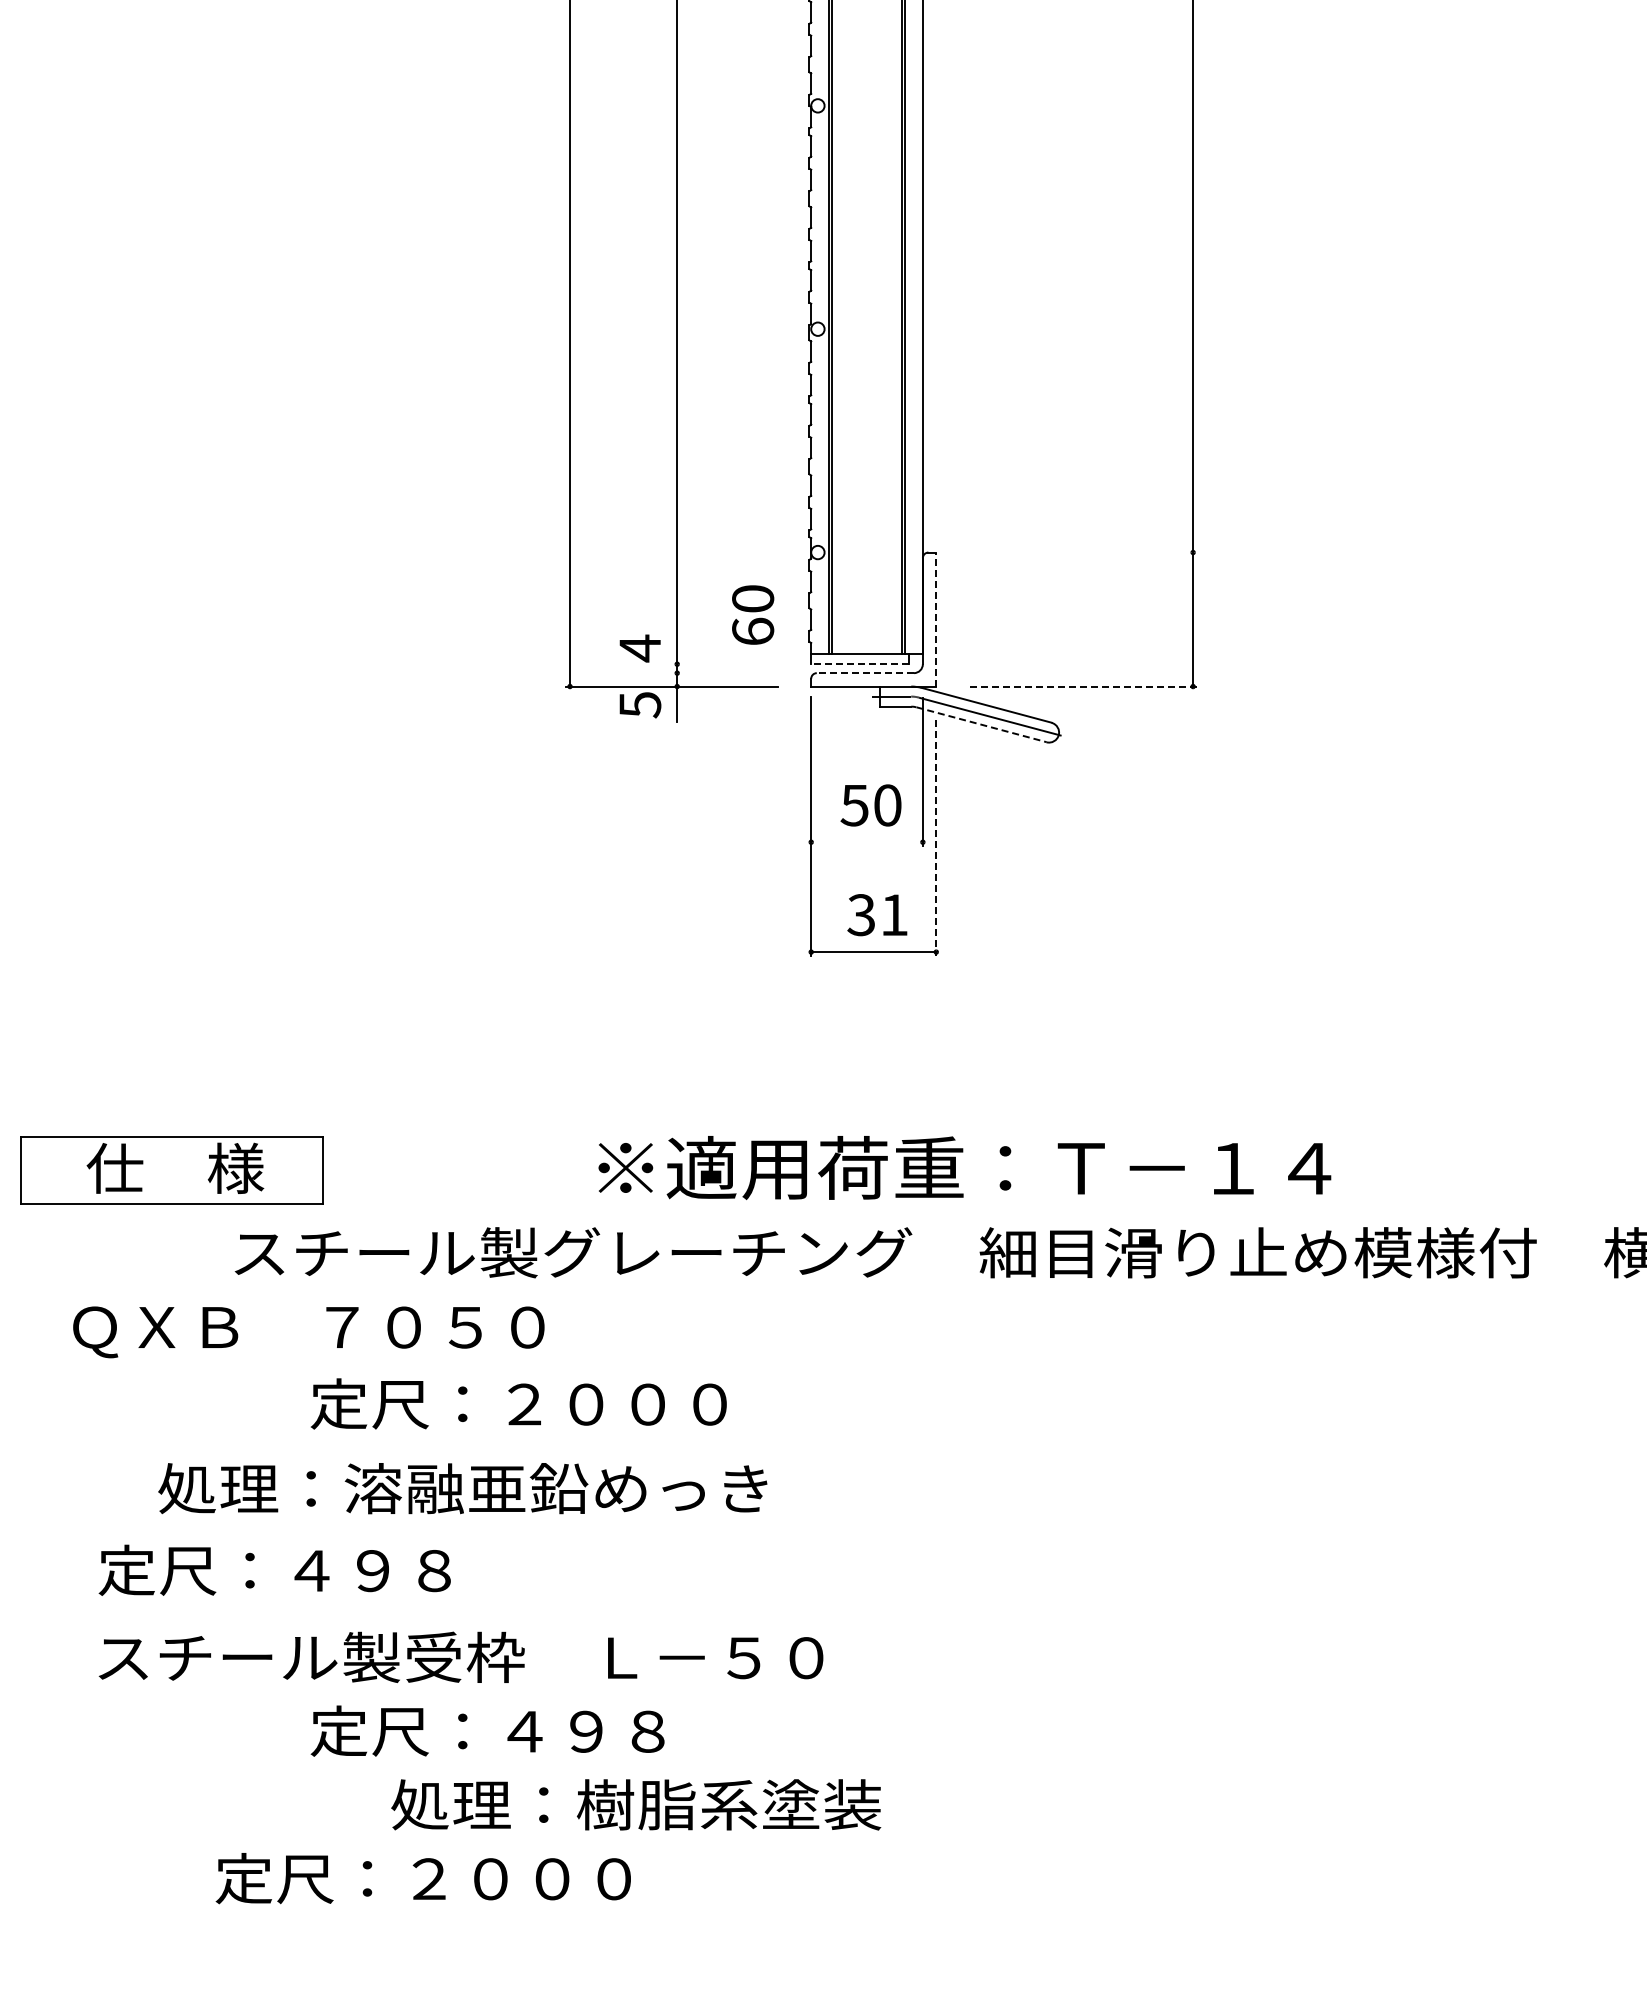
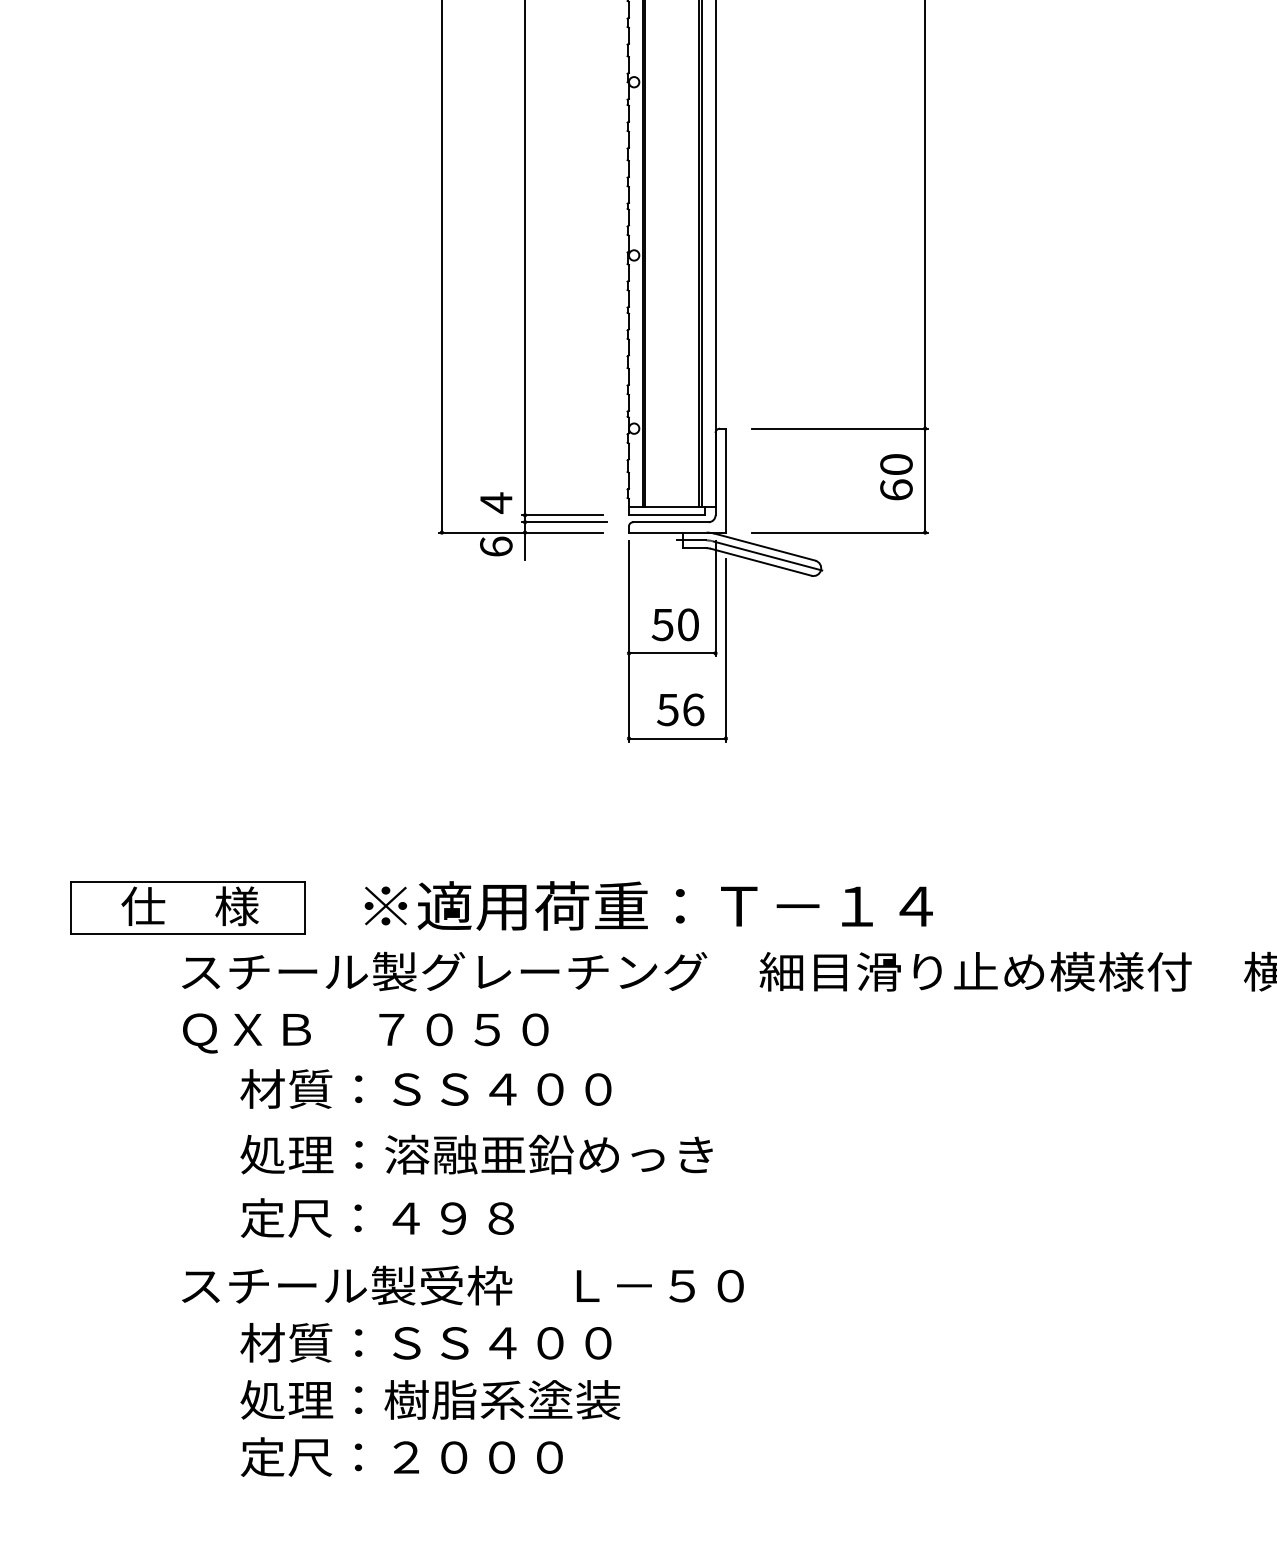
line: (1083, 552) -> (840, 428), added
text: (753, 614) -> (896, 476), moved
line: (936, 619) -> (726, 480), dashed -> solid
line: (725, 664) -> (562, 515), added
line: (859, 664) -> (666, 515), dashed -> solid
line: (728, 673) -> (564, 522), added
line: (865, 673) -> (671, 522), dashed -> solid
line: (1083, 686) -> (840, 532), dashed -> solid
text: (640, 704) -> (496, 546), 5 -> 6
line: (982, 724) -> (761, 562), dashed -> solid
line: (936, 838) -> (726, 650), dashed -> solid
line: (866, 842) -> (671, 653), added
text: (877, 915) -> (680, 710), 31 -> 56
text: (964, 1167) -> (648, 905), moved
part: (171, 1170) -> (187, 907), moved
text: (308, 1332) -> (365, 1033), moved
text: (549, 1403) -> (425, 1088), 定尺：２０００ -> 材質：ＳＳ４００
text: (462, 1488) -> (476, 1154), moved
text: (274, 1569) -> (377, 1217), moved
text: (460, 1656) -> (462, 1284), moved
text: (549, 1730) -> (425, 1342), 定尺：４９８ -> 材質：ＳＳ４００
text: (636, 1804) -> (430, 1399), moved
text: (422, 1878) -> (401, 1457), moved

